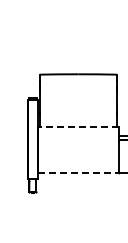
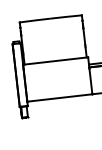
line: (77, 127) -> (54, 61), dashed -> solid
line: (78, 173) -> (59, 98), dashed -> solid

